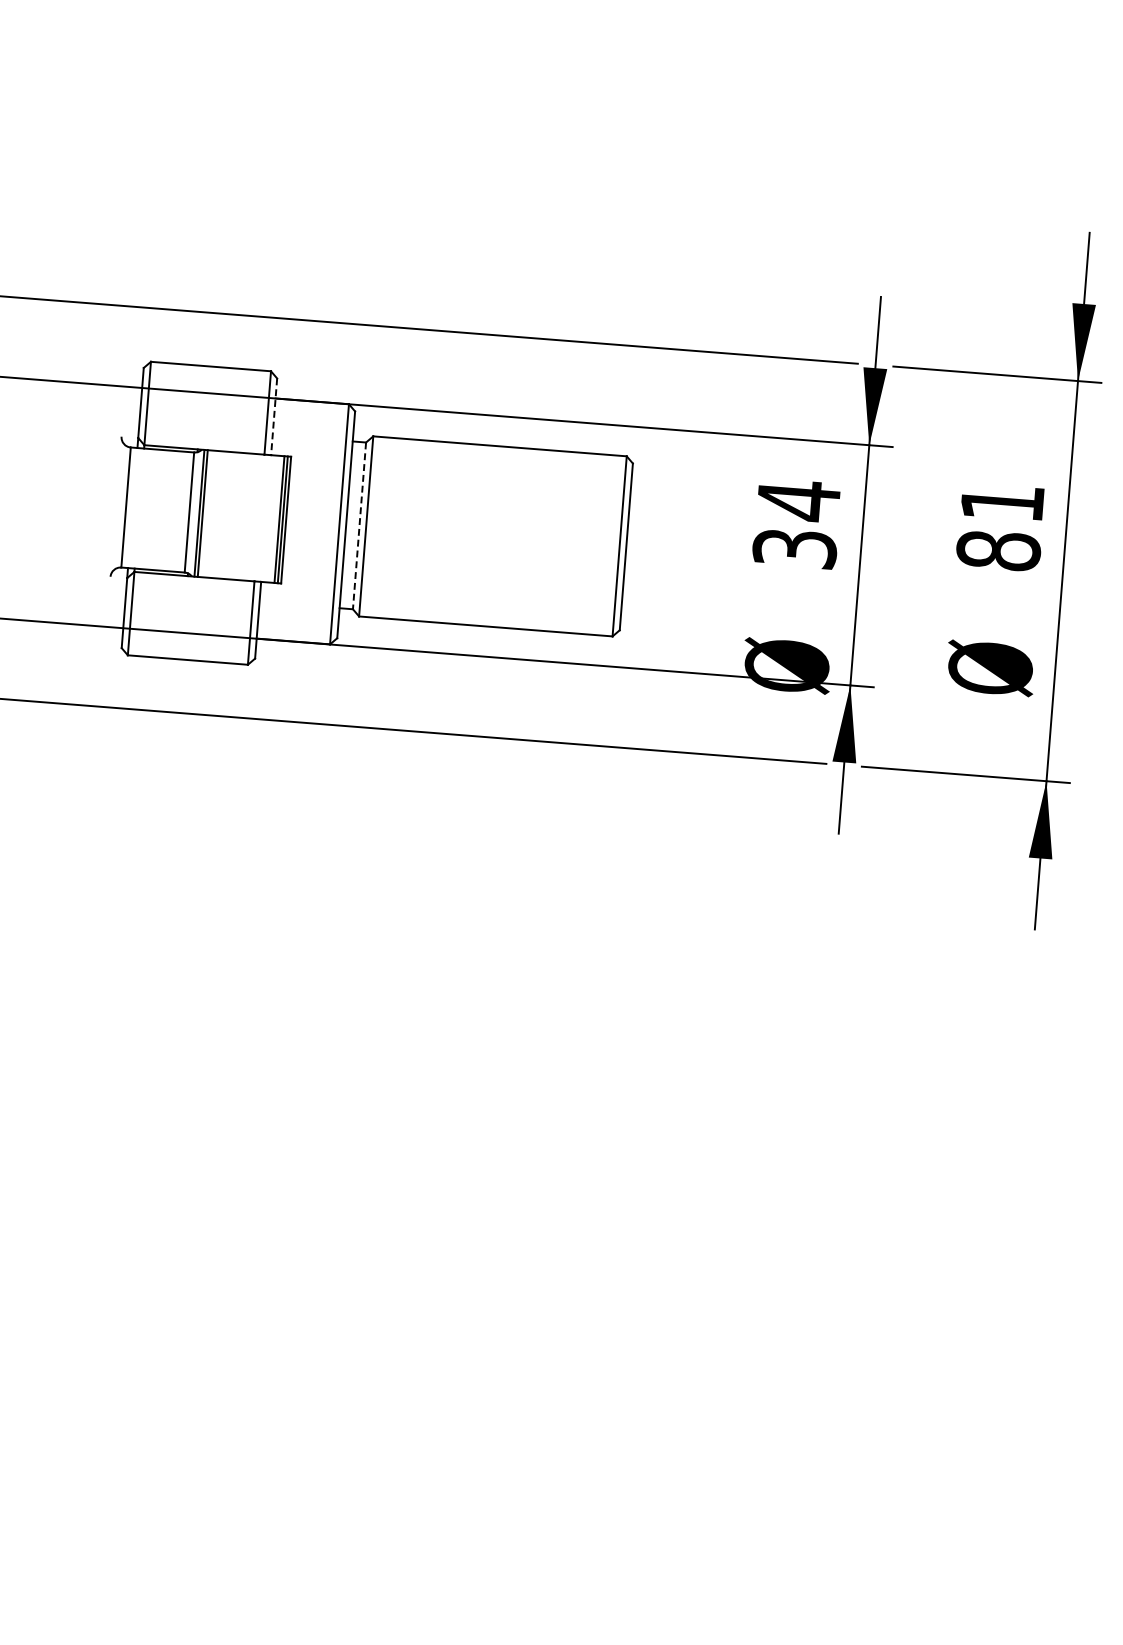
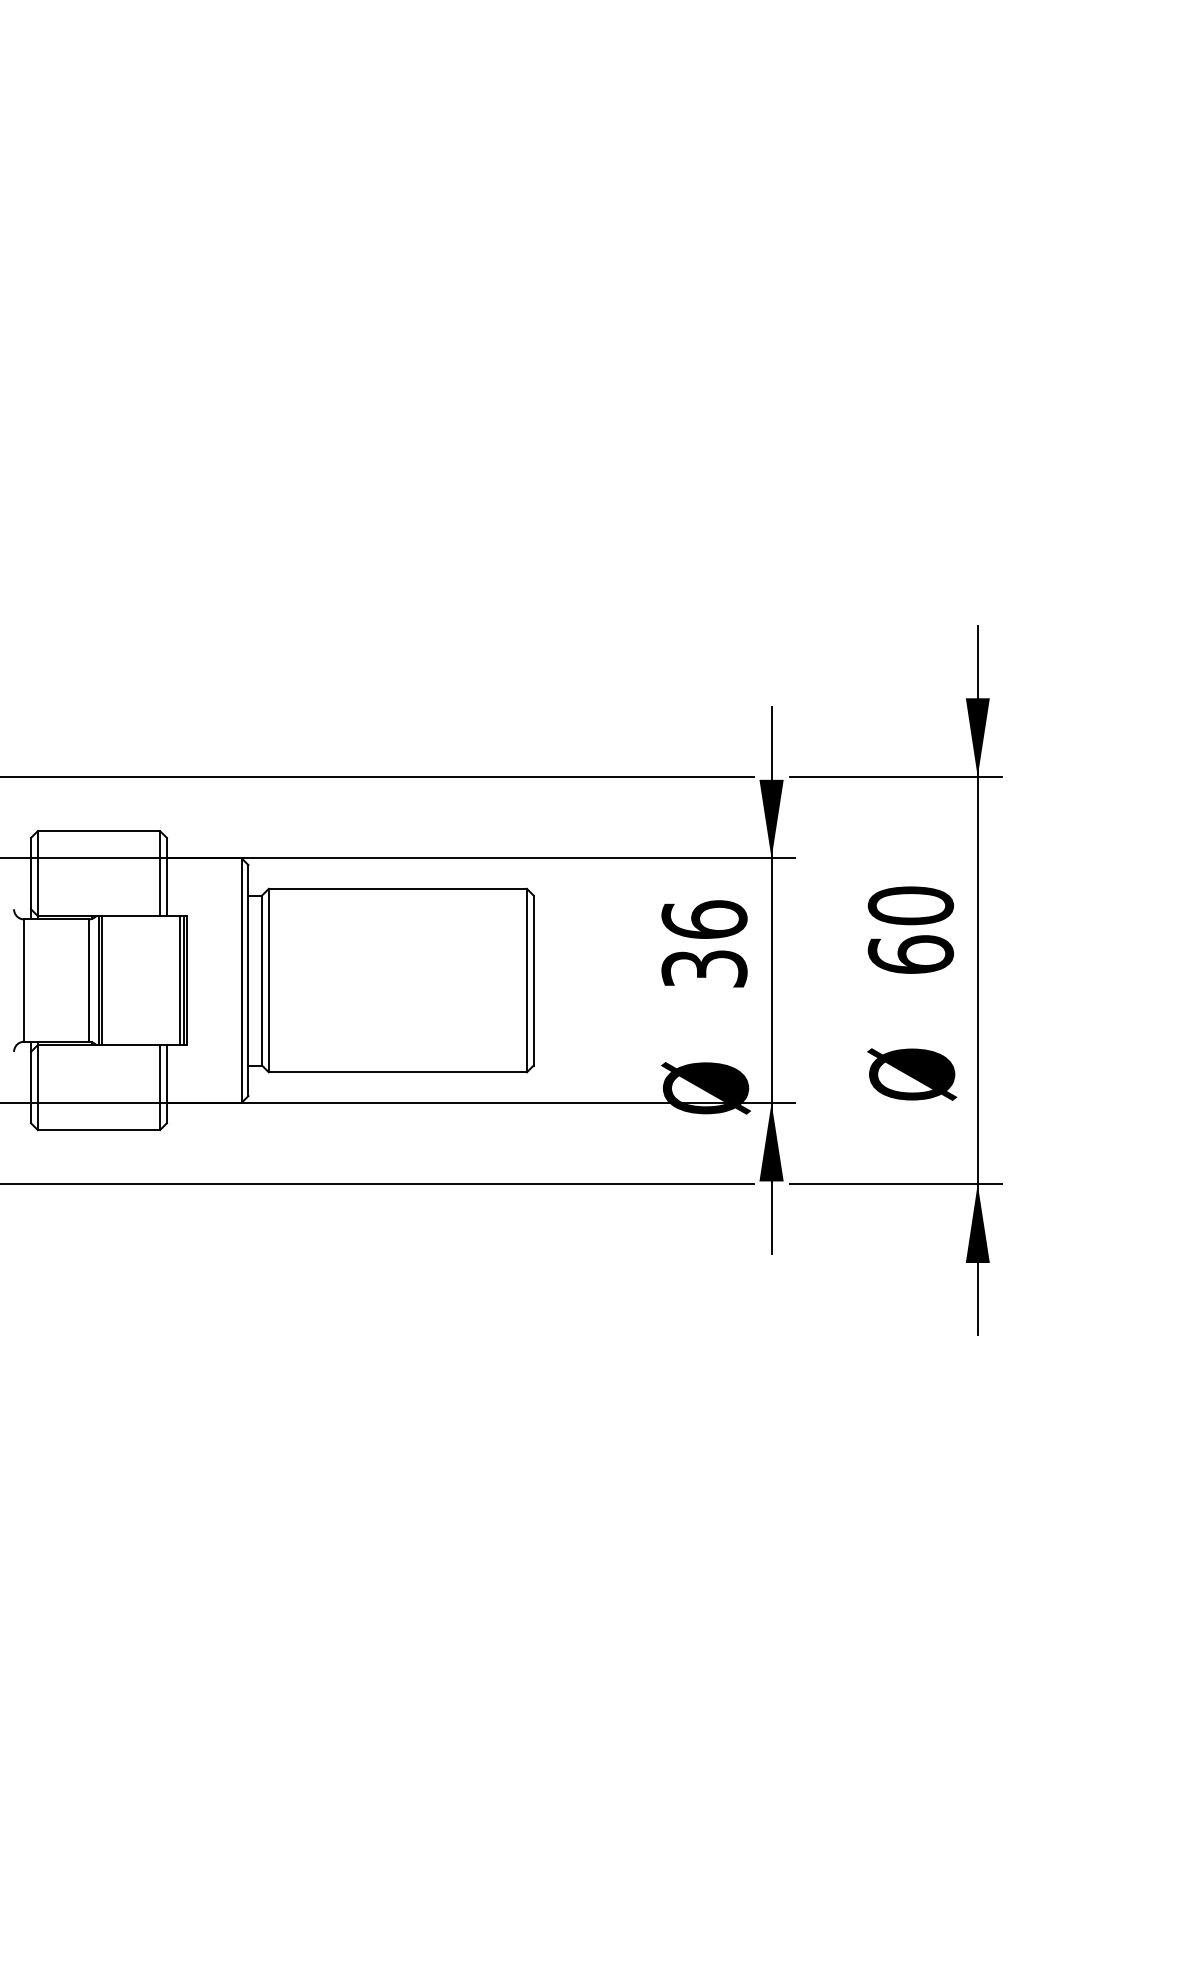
line: (273, 417) -> (166, 877), dashed -> solid
text: (798, 500) -> (704, 919), 34 -> 36
line: (360, 525) -> (262, 980), dashed -> solid
text: (1000, 526) -> (910, 930), 81 -> 60

